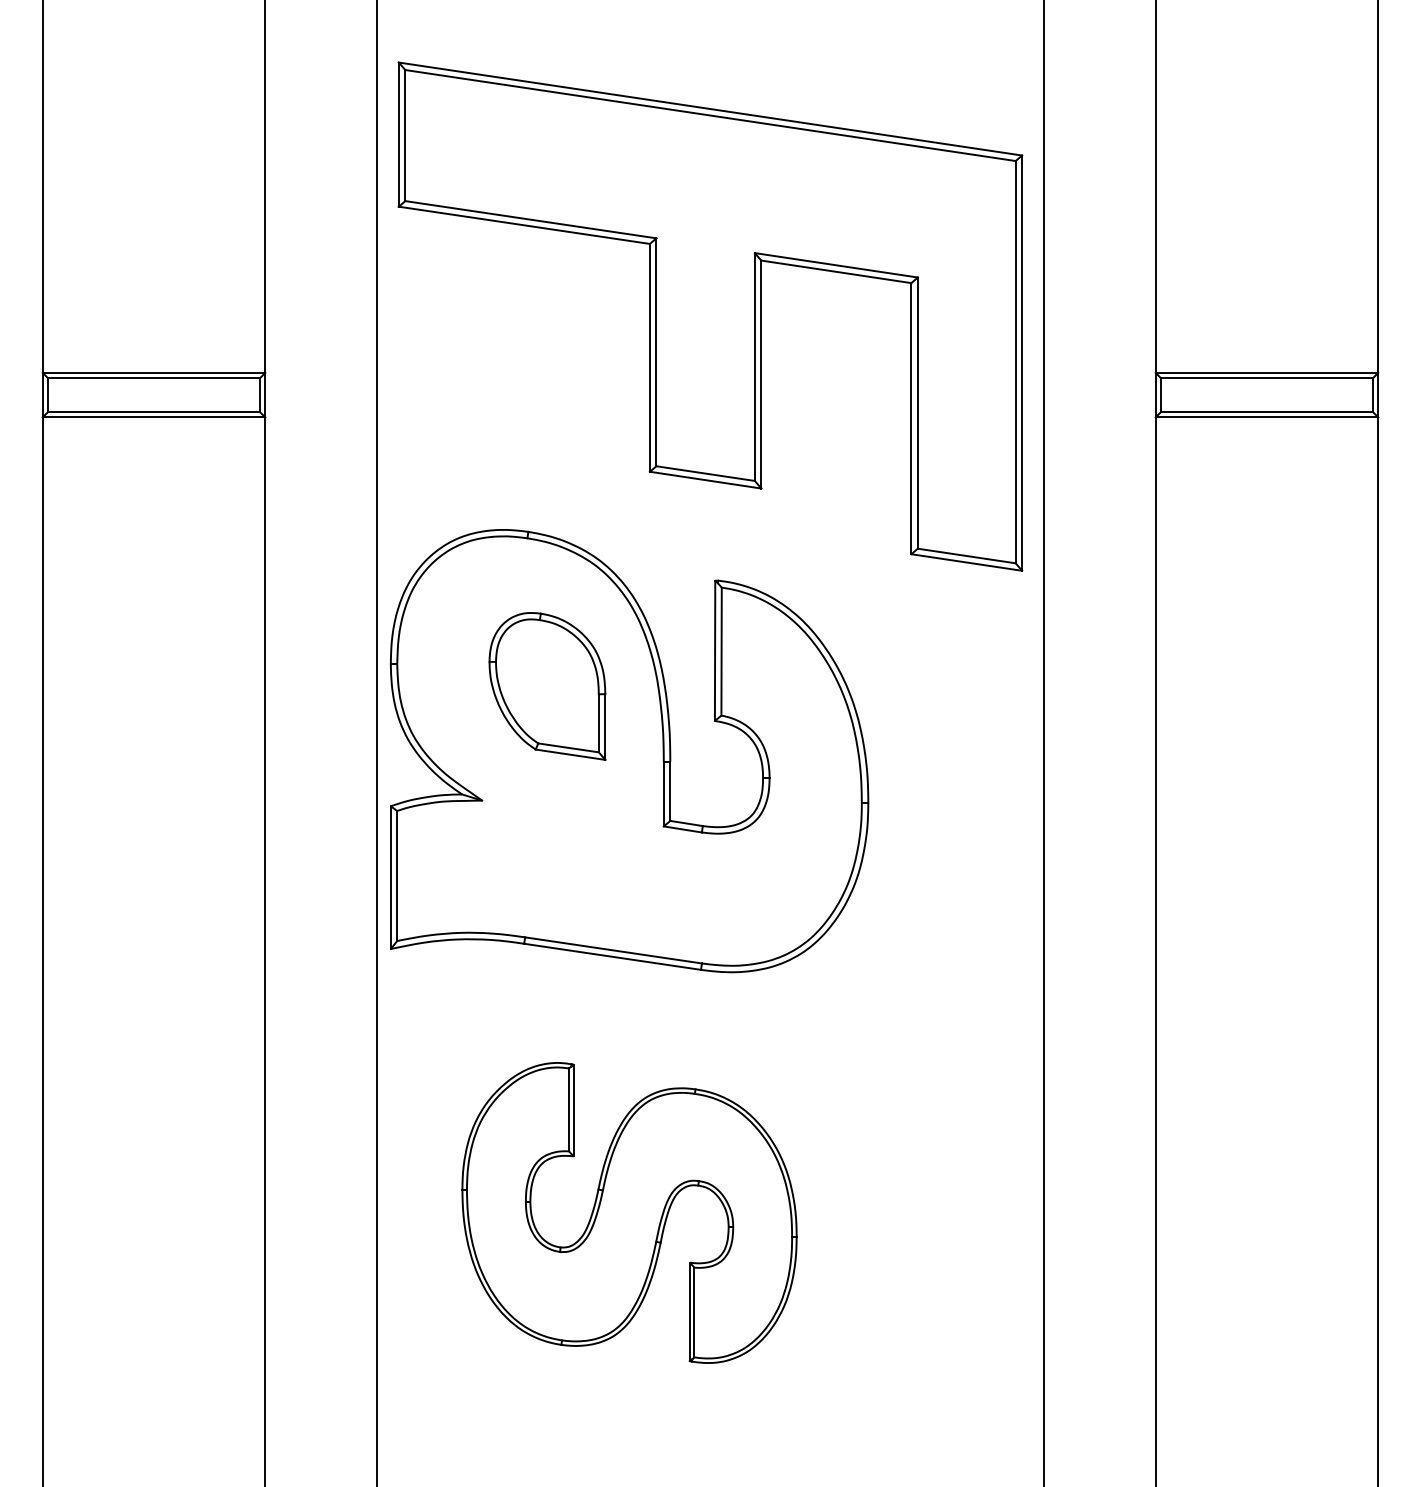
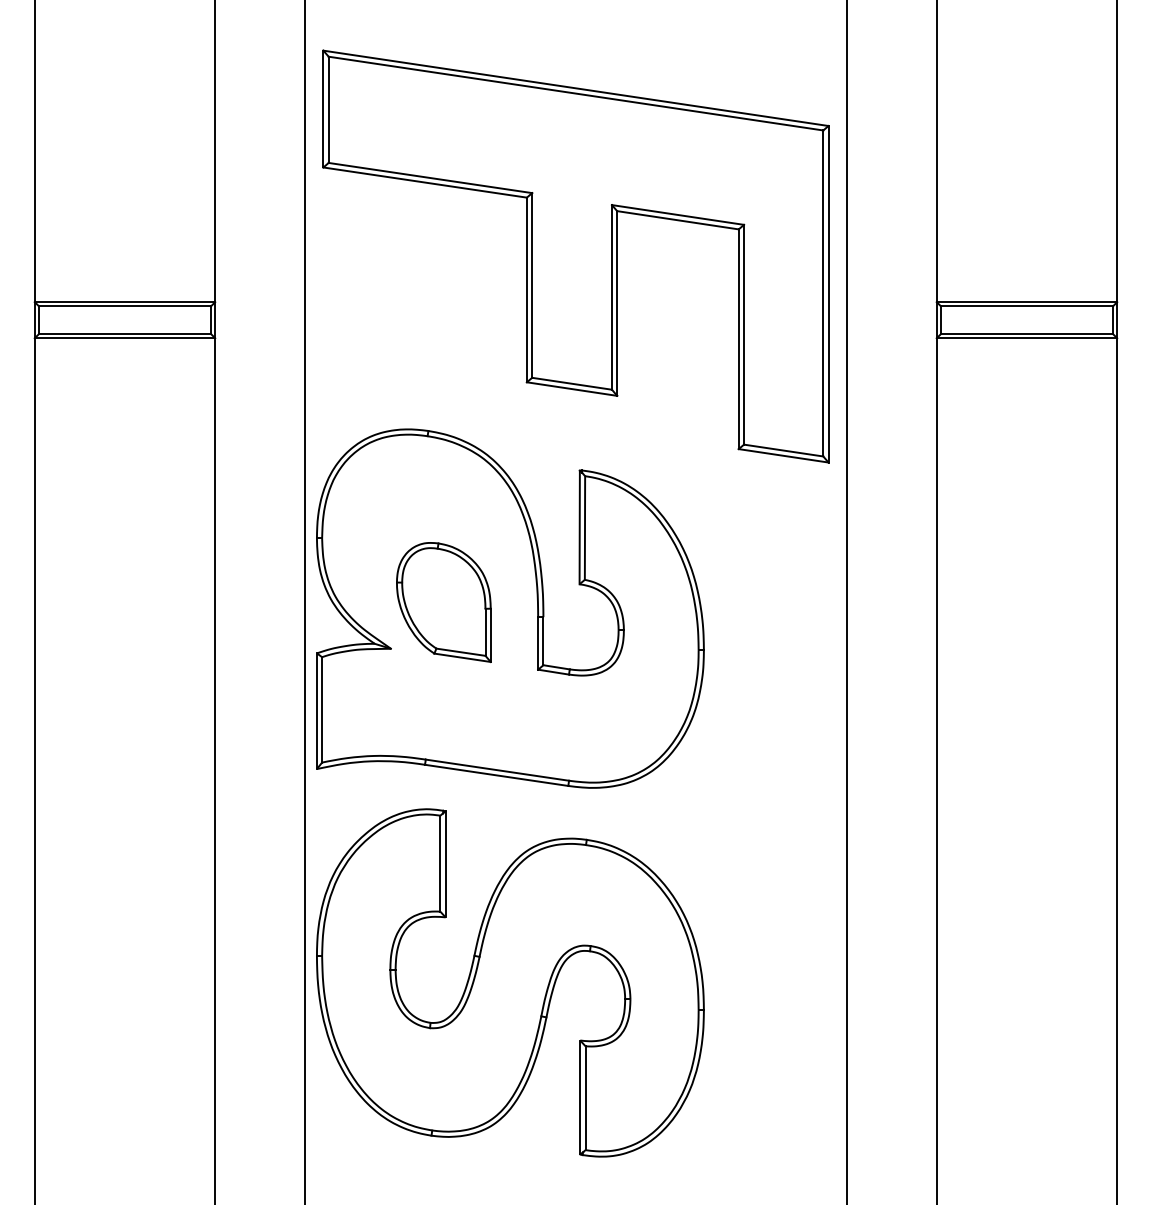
part: (547, 686) -> (443, 602), moved
part: (629, 1212) -> (510, 982), size x1.43

